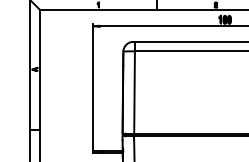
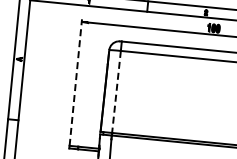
line: (93, 86) -> (76, 81), solid -> dashed
line: (134, 93) -> (116, 92), solid -> dashed

